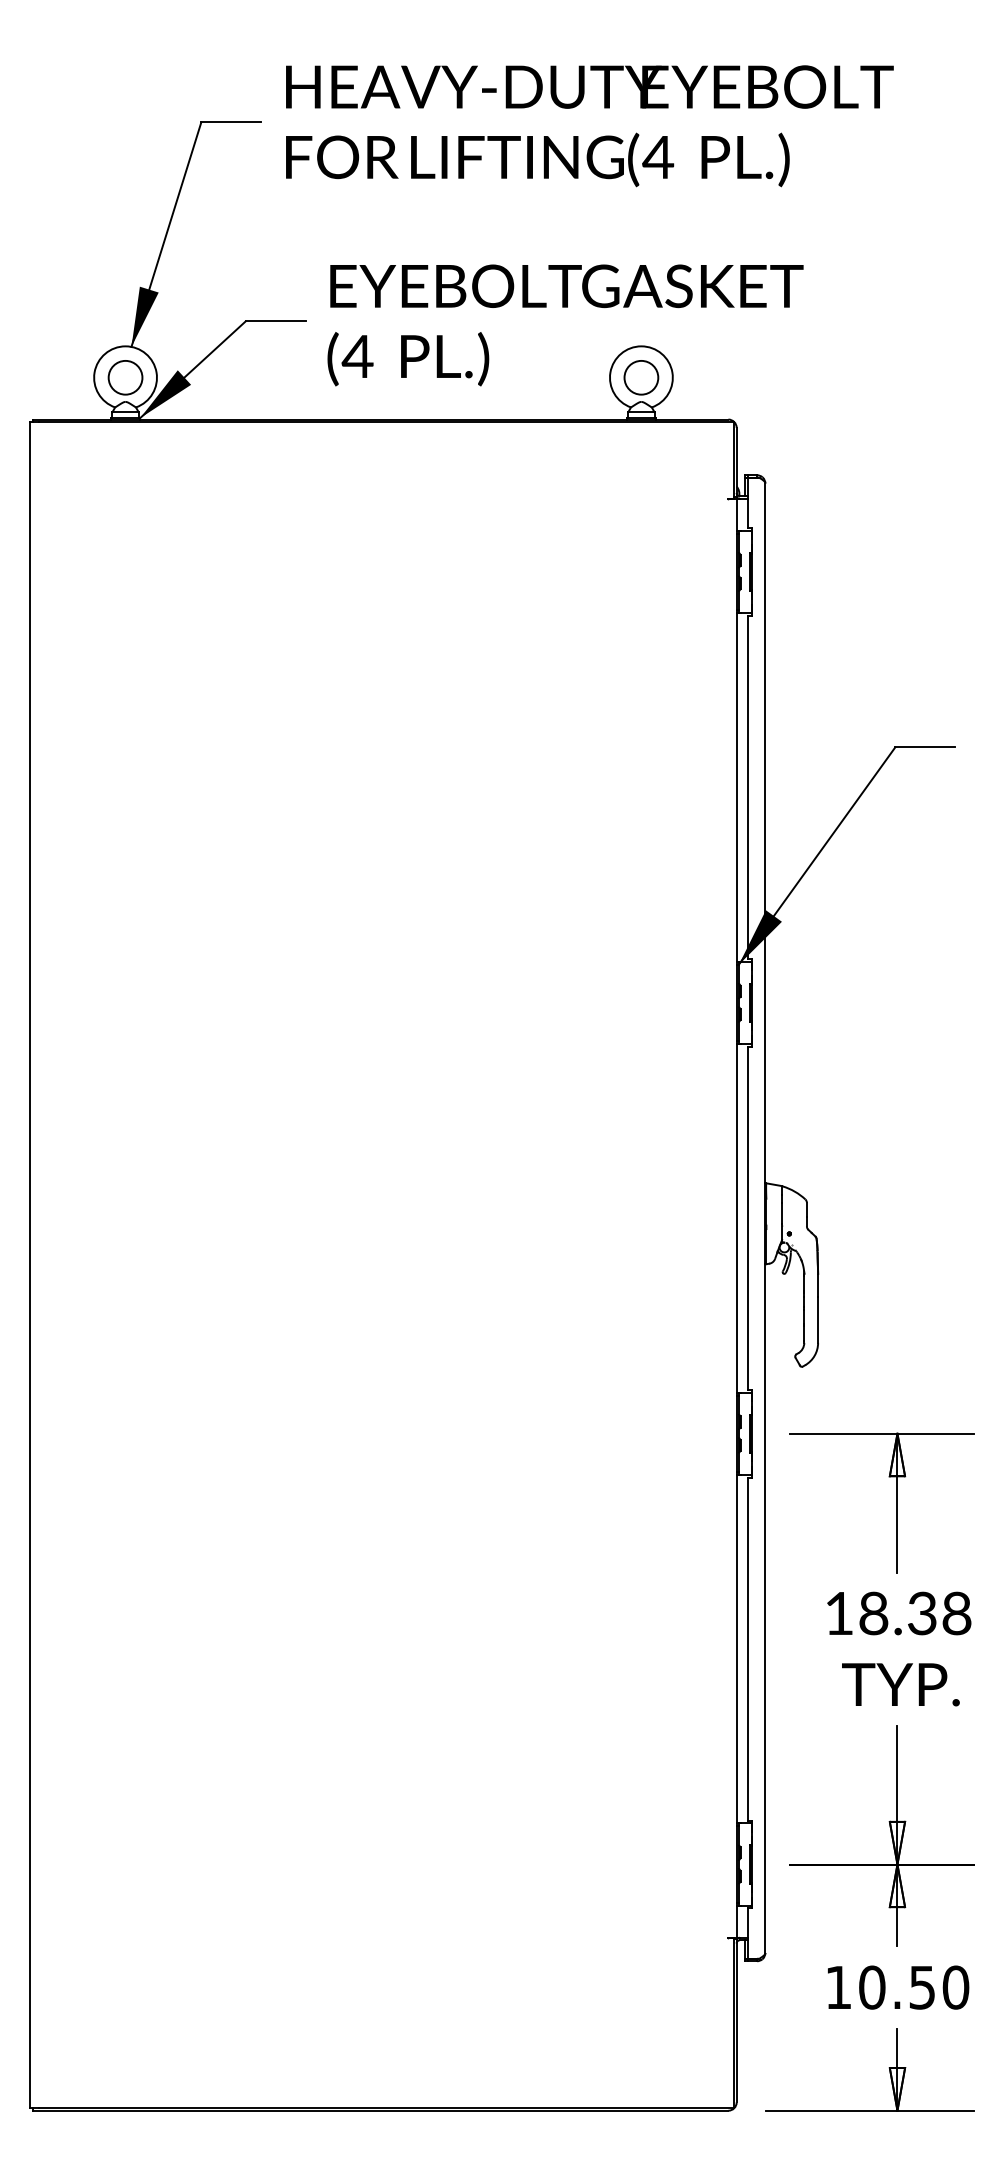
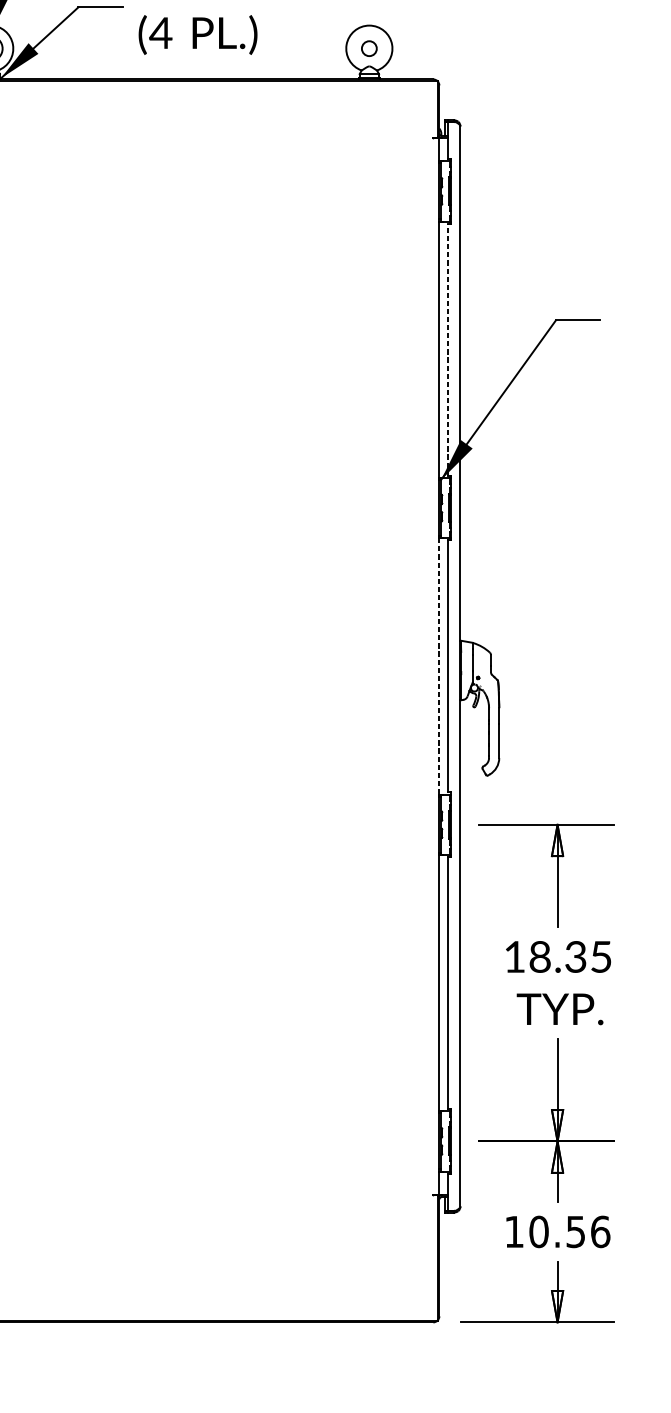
circle: (641, 377) -> (369, 48), size x0.6
line: (747, 786) -> (447, 349), solid -> dashed
line: (736, 1218) -> (439, 666), solid -> dashed
text: (956, 1613) -> (600, 956), 18.38 -> 18.35
text: (955, 1987) -> (600, 1231), 10.50 -> 10.56

